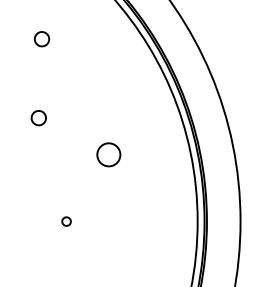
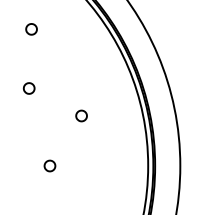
part: (108, 154) -> (81, 115), size x0.62
part: (65, 220) -> (49, 165), size x1.67

